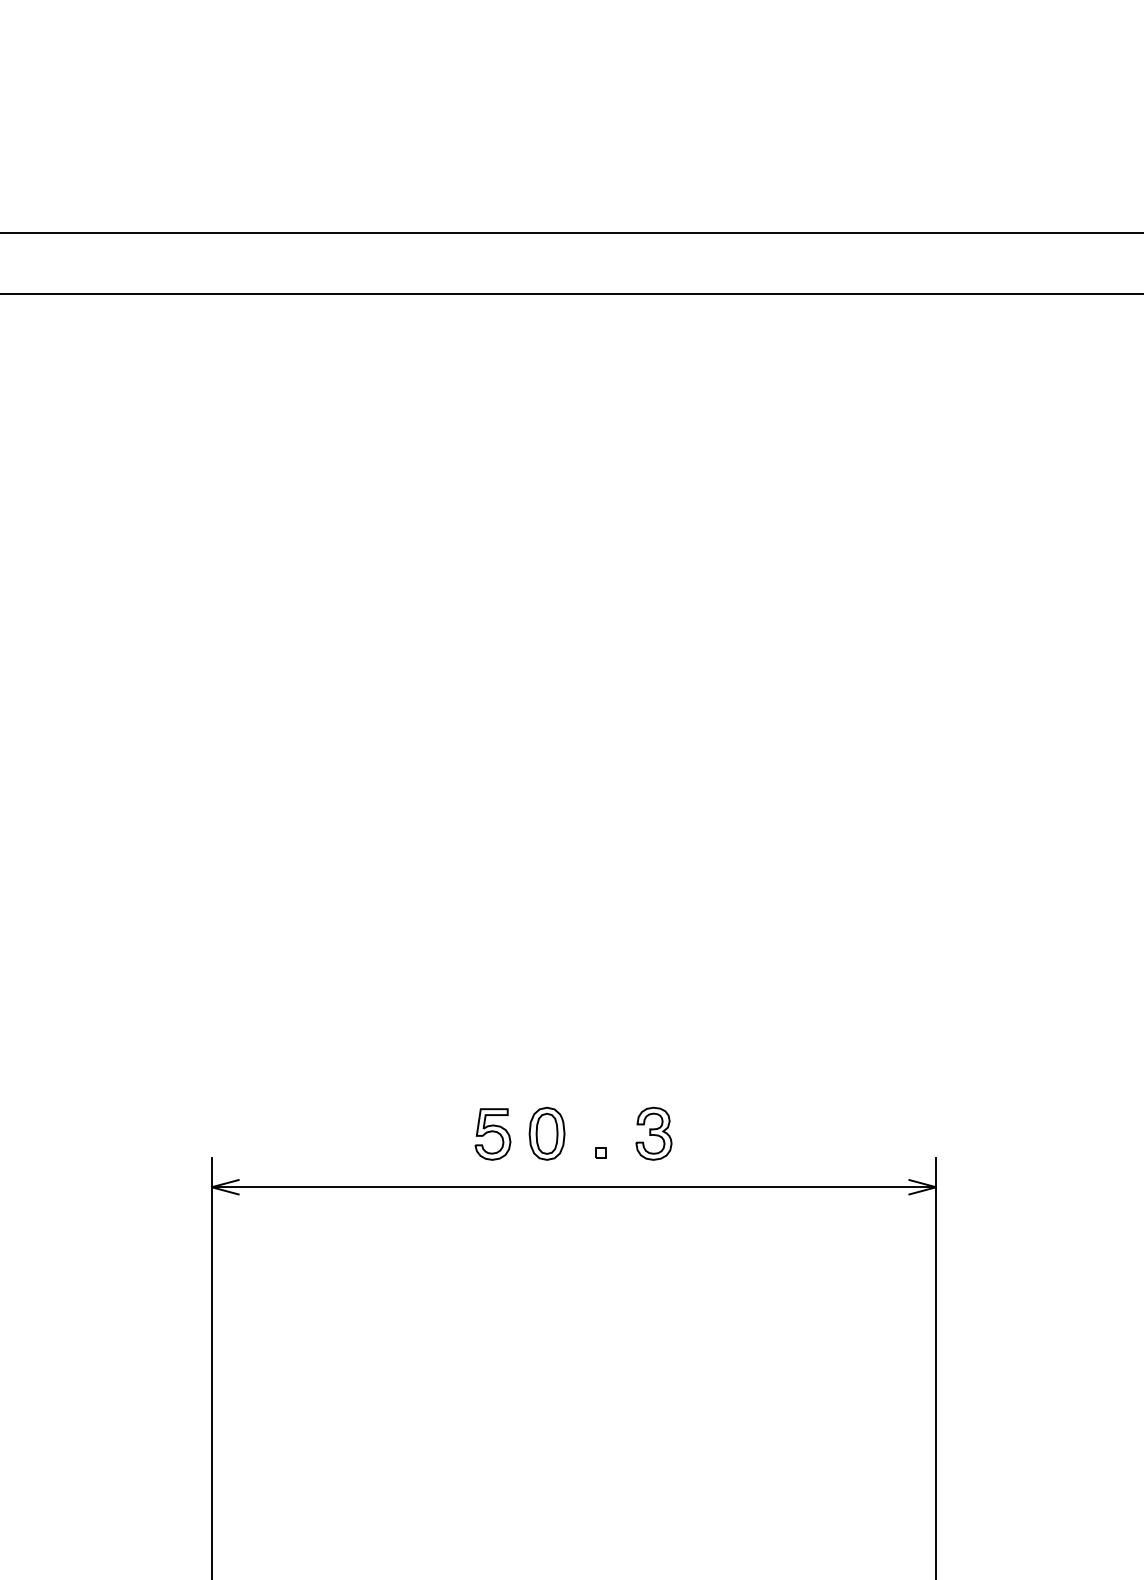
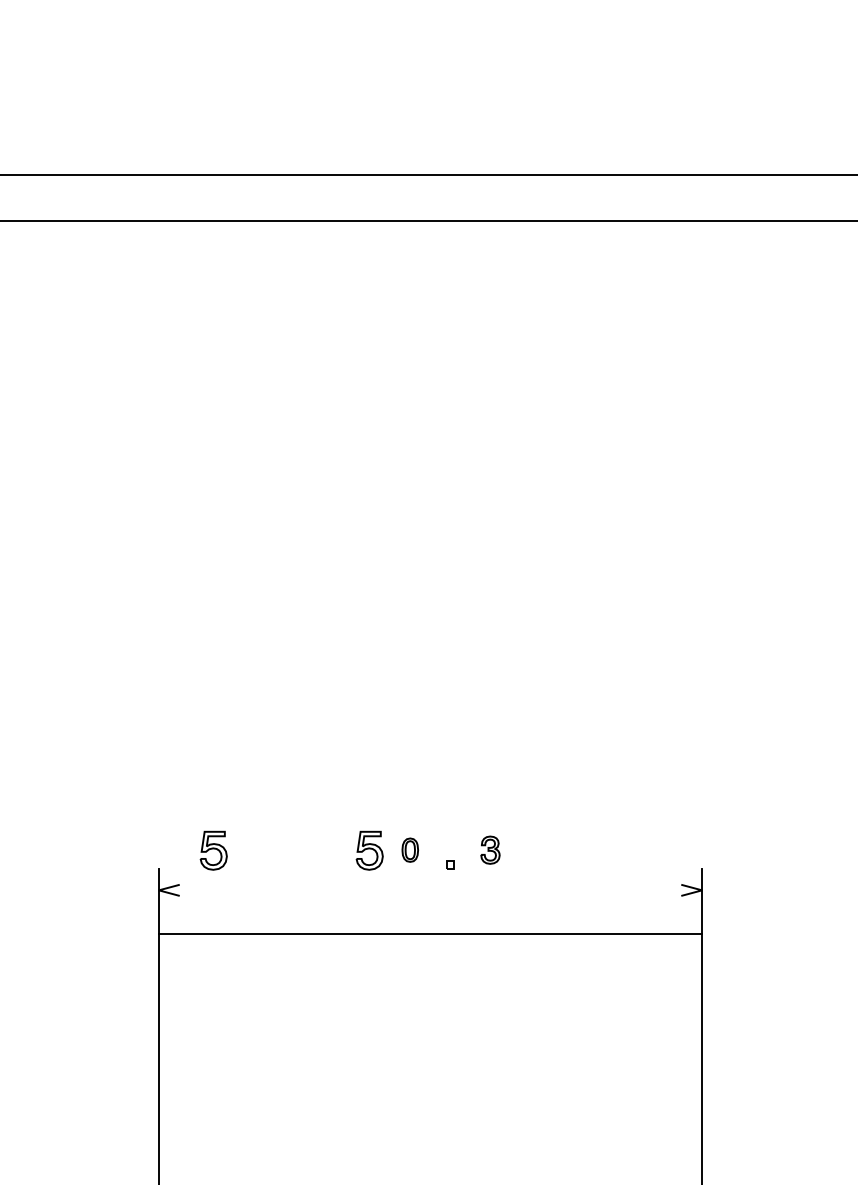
part: (546, 1133) -> (409, 850), size x0.6
part: (653, 1133) -> (490, 850), size x0.7
part: (284, 1134) -> (213, 850), added
line: (573, 1187) -> (430, 934), moved

